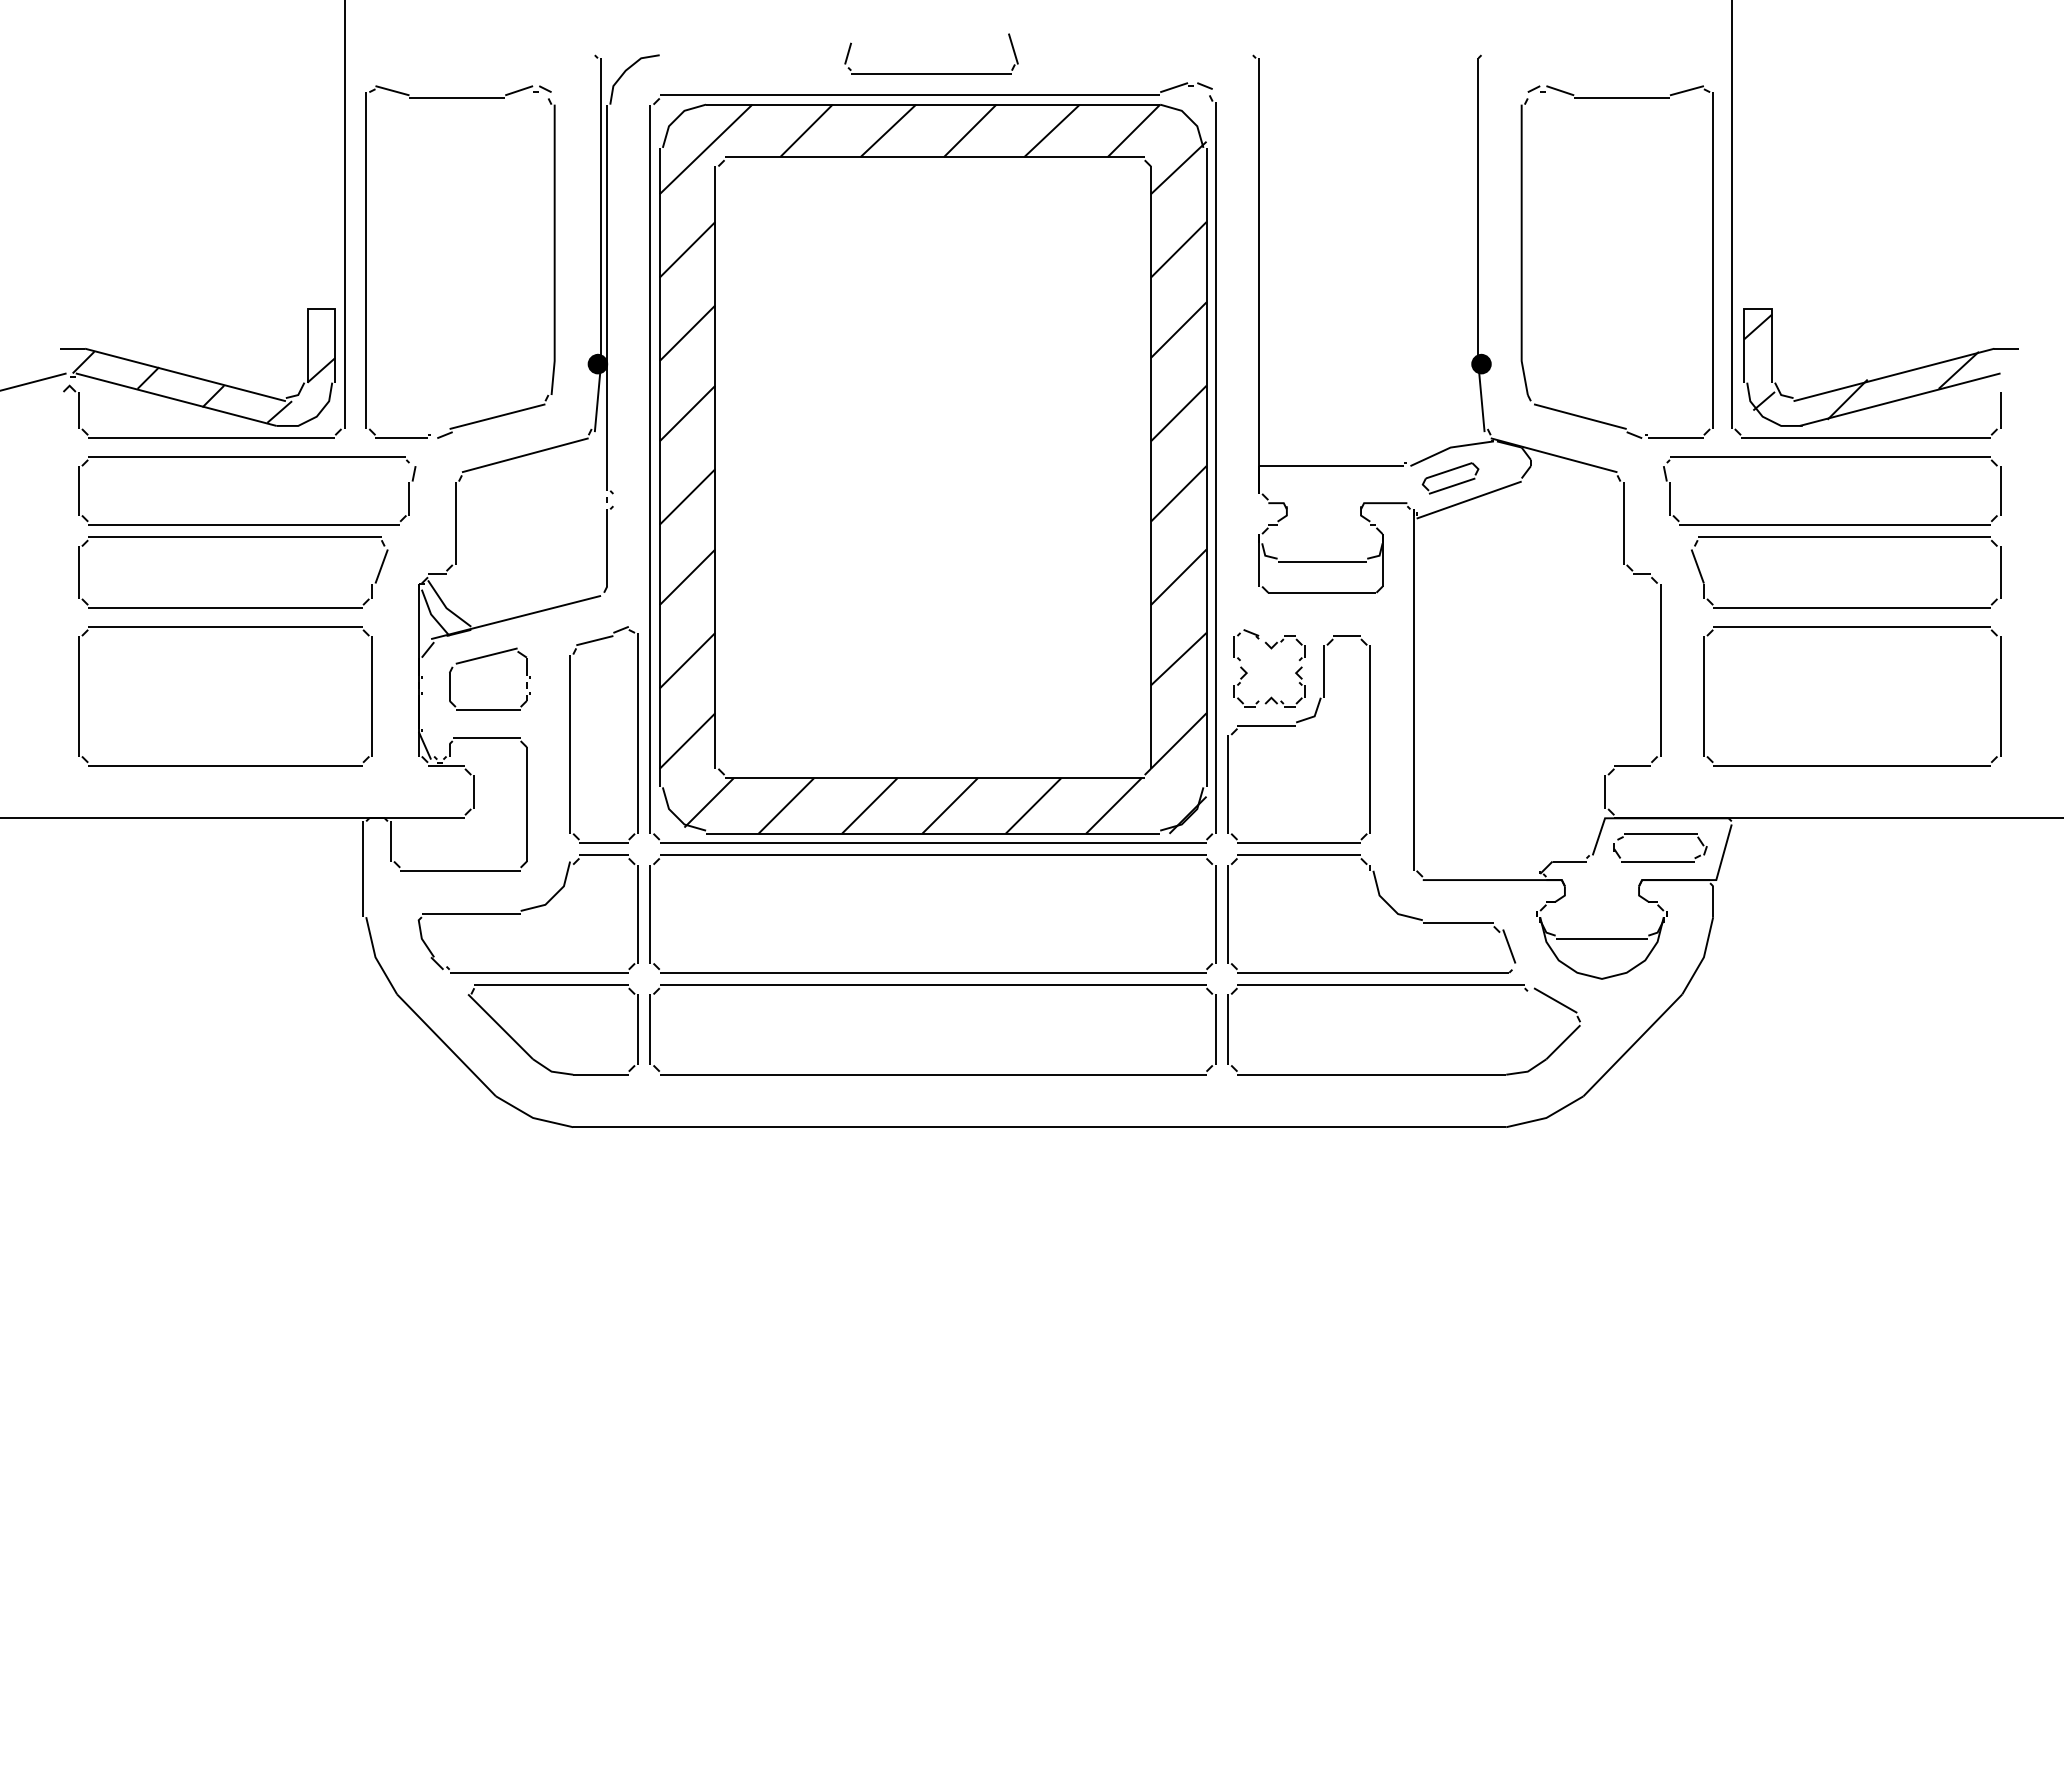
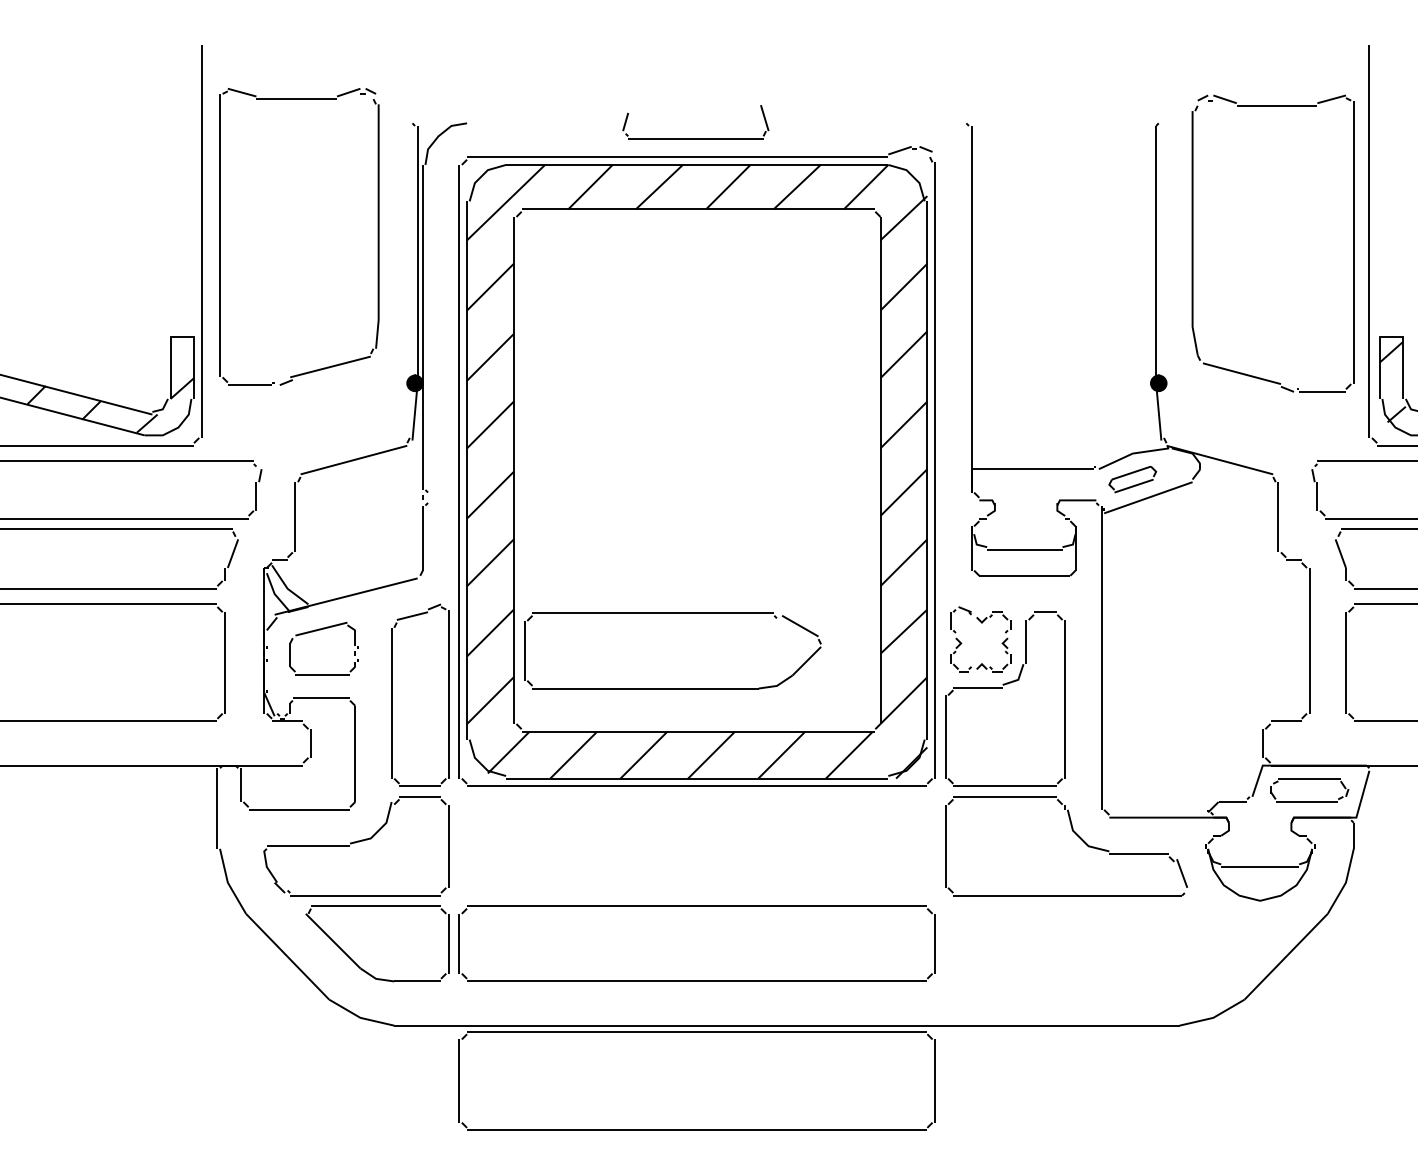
part: (553, 261) -> (377, 236), moved
part: (1522, 261) -> (1193, 243), moved
part: (932, 855) -> (696, 1031), moved
part: (1403, 985) -> (672, 613), moved

